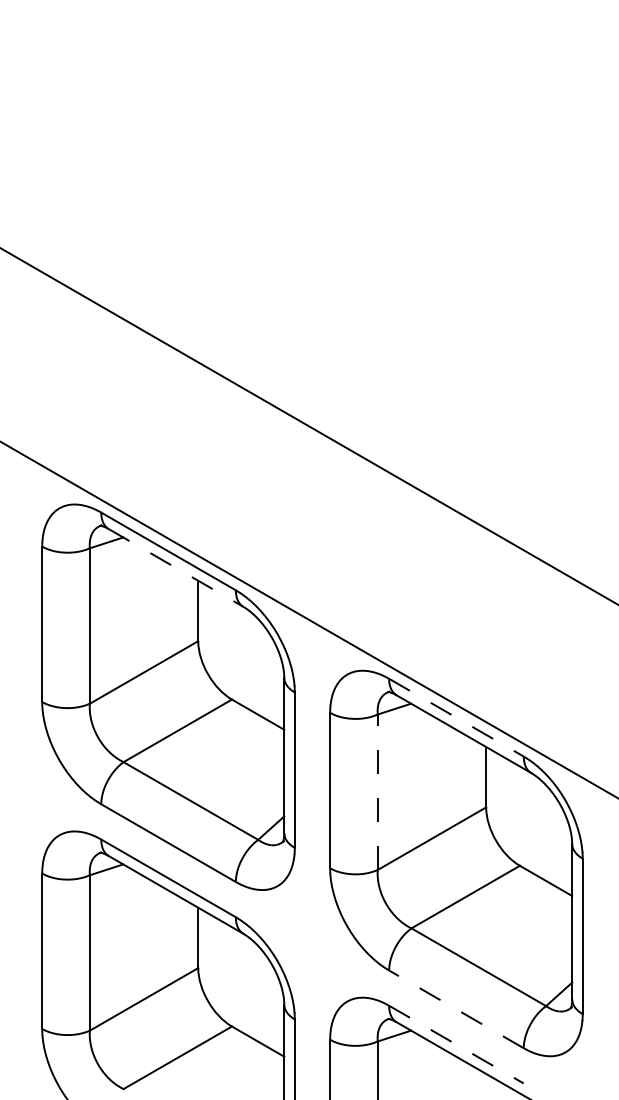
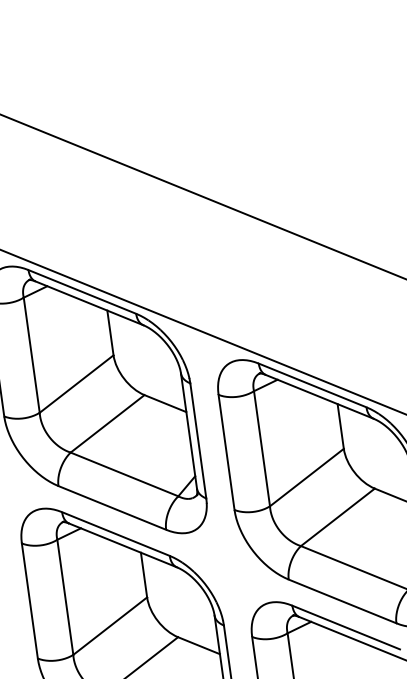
line: (176, 567) -> (89, 303), dashed -> solid
line: (456, 717) -> (312, 385), dashed -> solid
line: (377, 792) -> (261, 448), dashed -> solid
line: (456, 1009) -> (342, 601), dashed -> solid
line: (456, 1044) -> (346, 627), dashed -> solid

